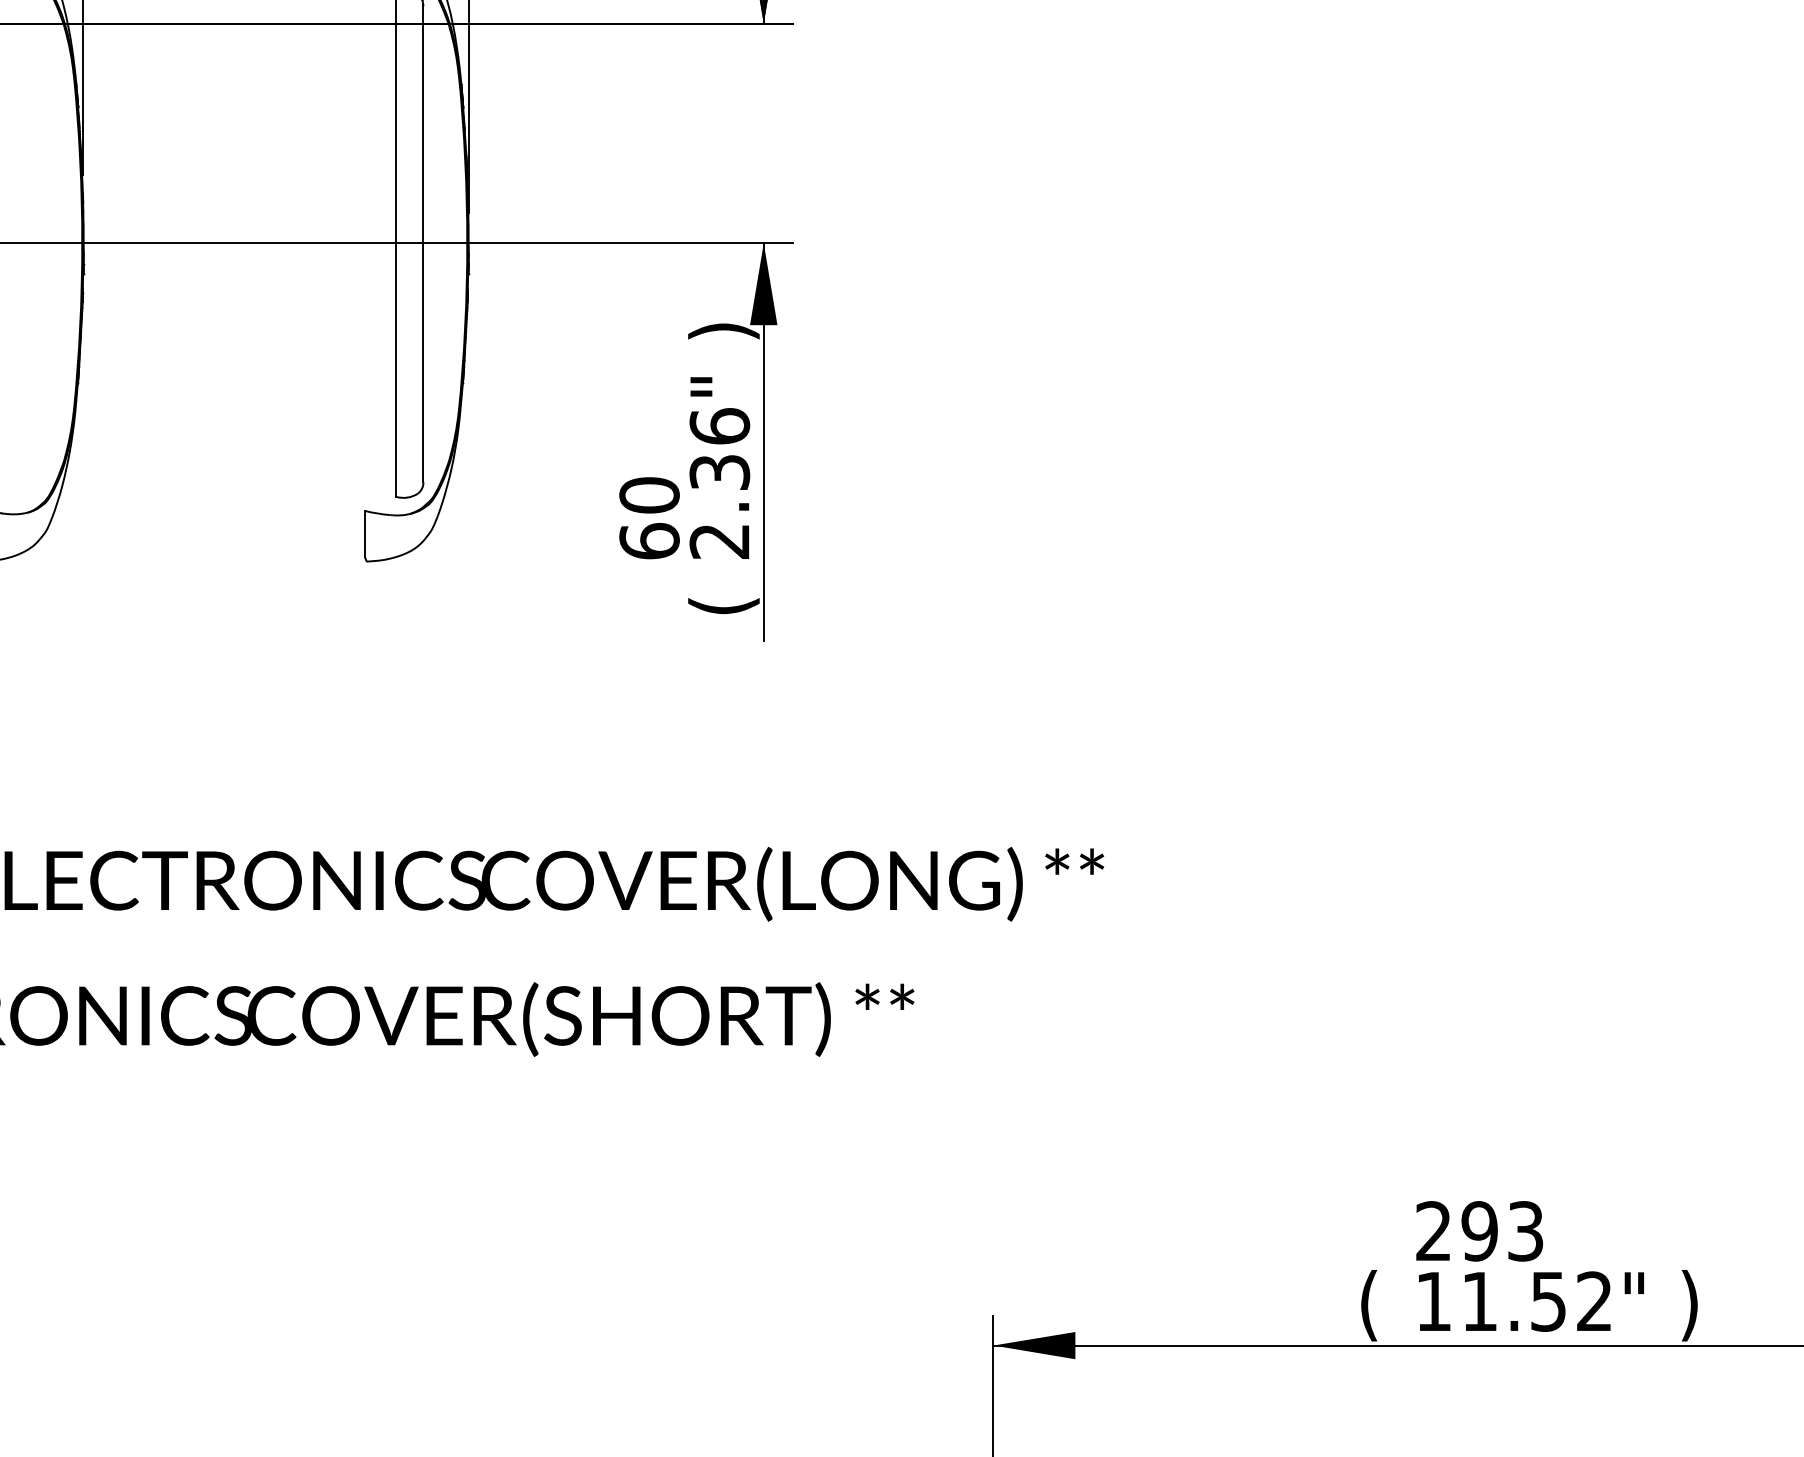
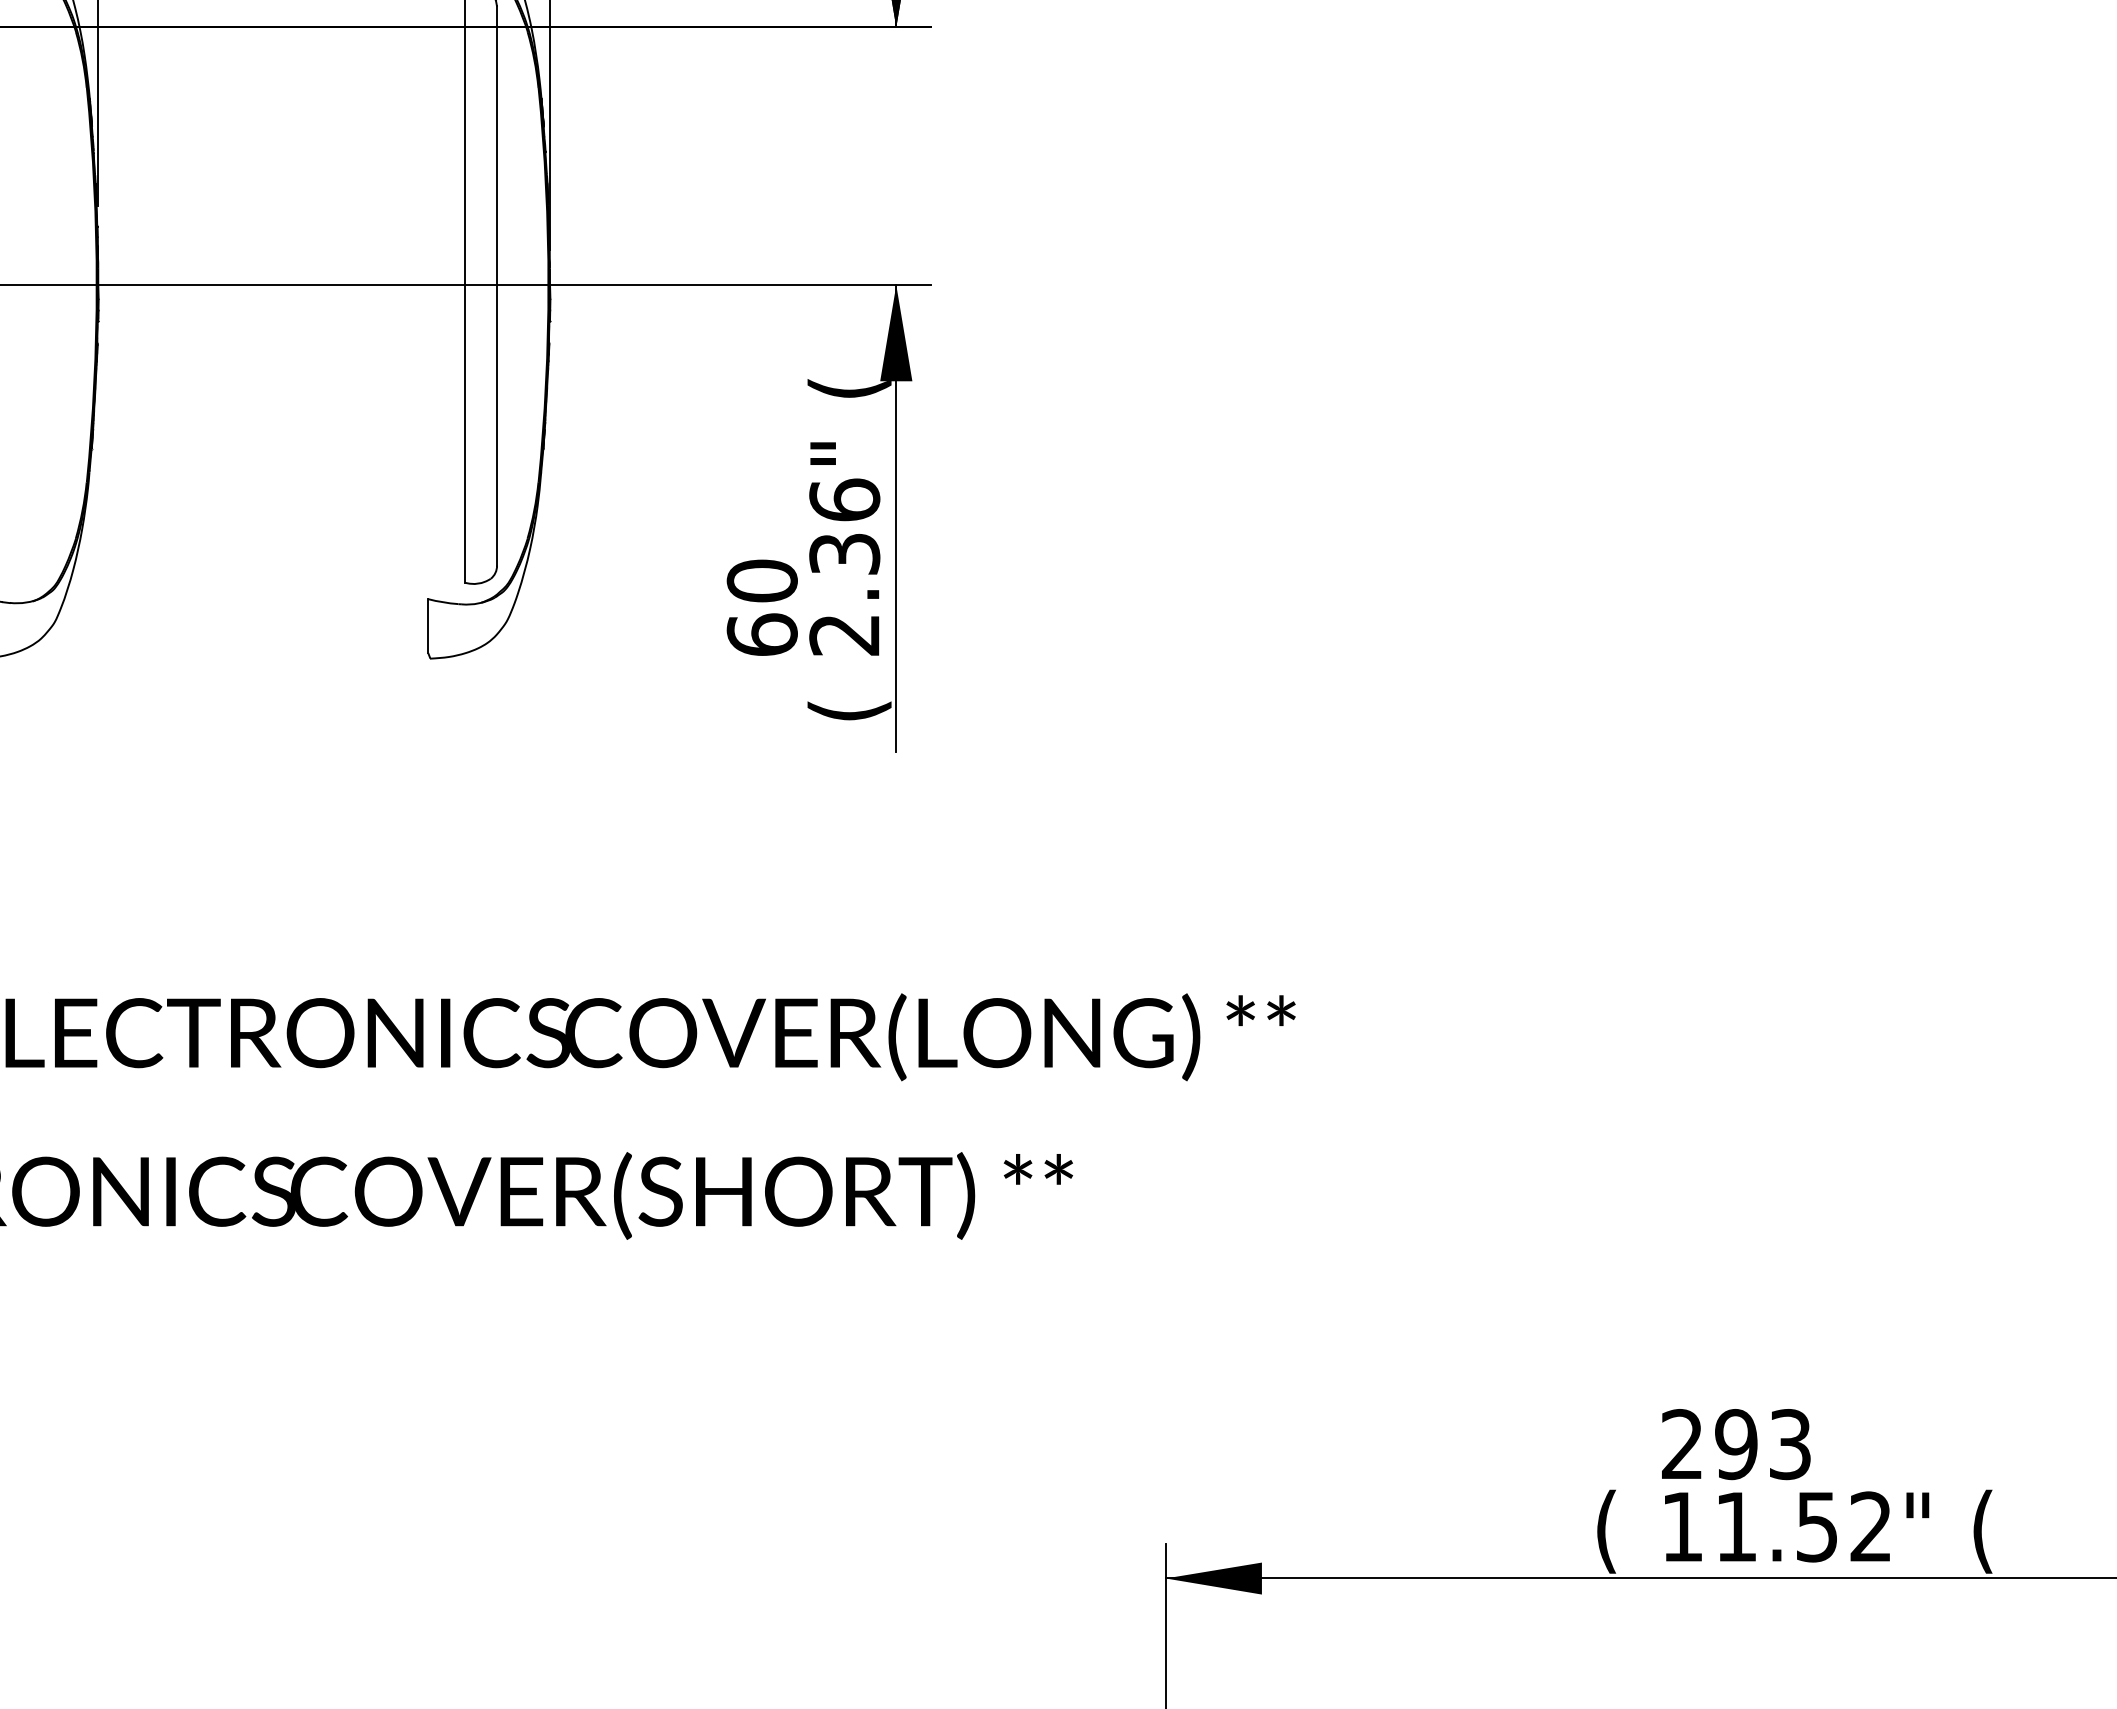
text: (723, 331) -> (849, 388), ) -> (
text: (1689, 1305) -> (1982, 1531), ) -> (

